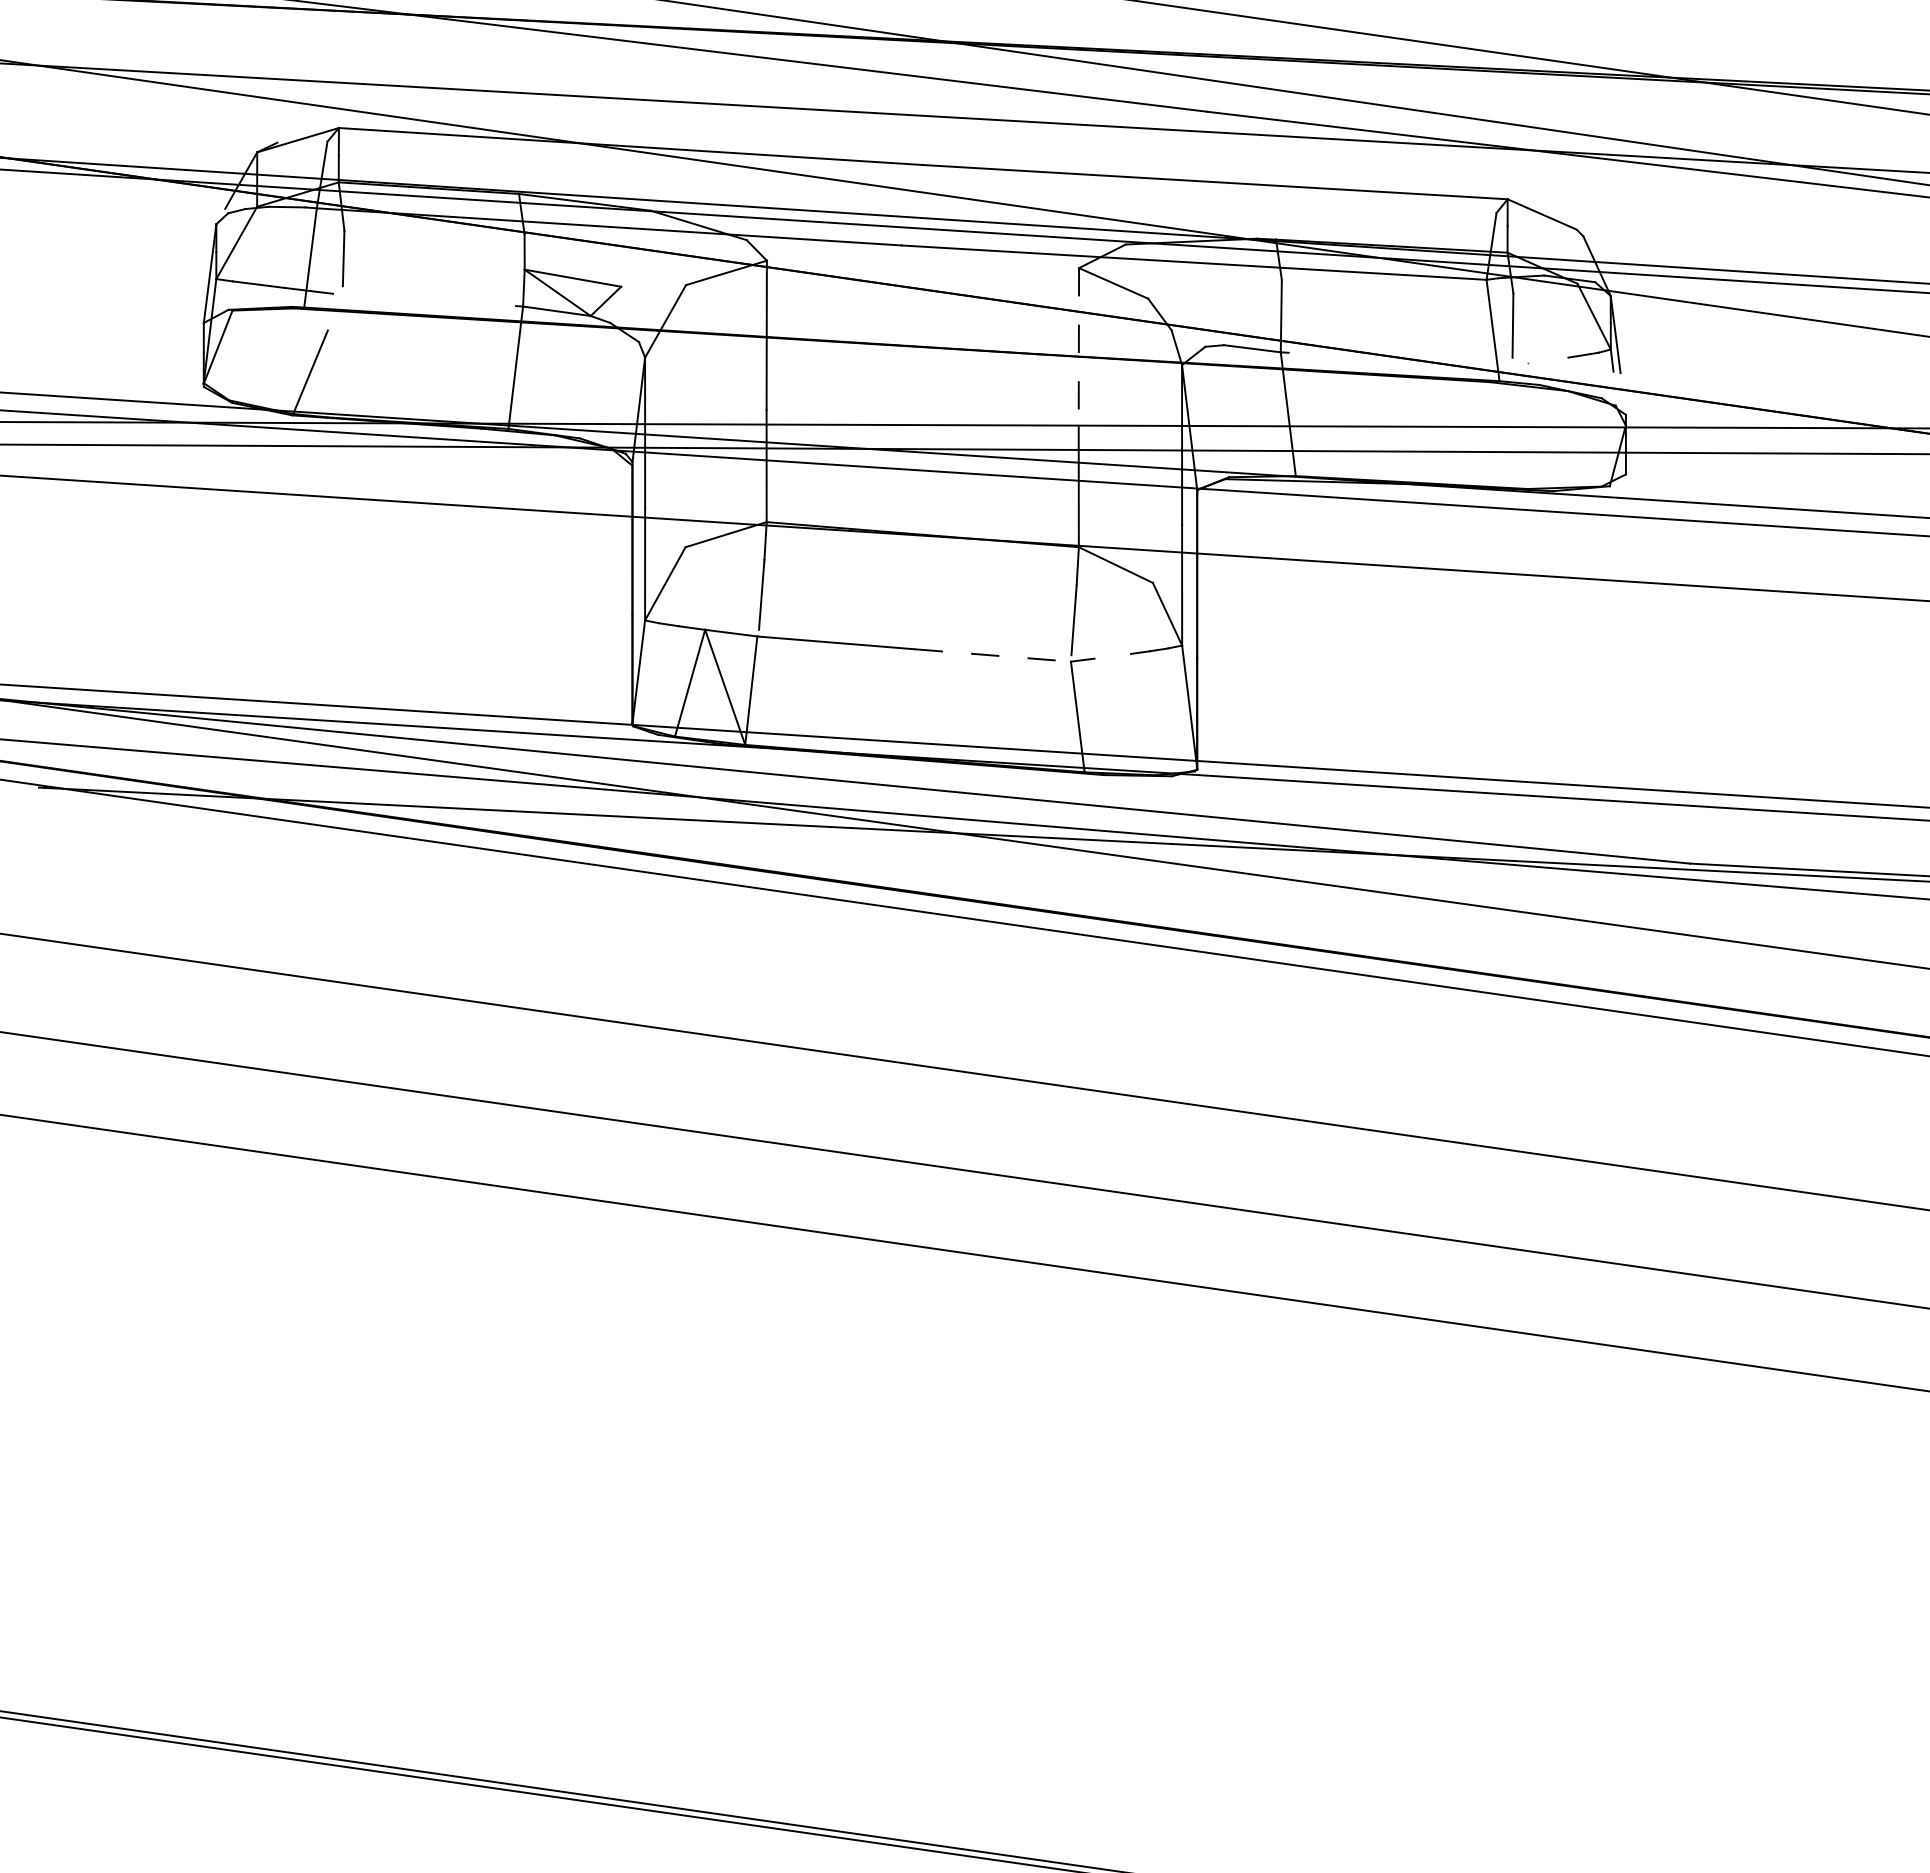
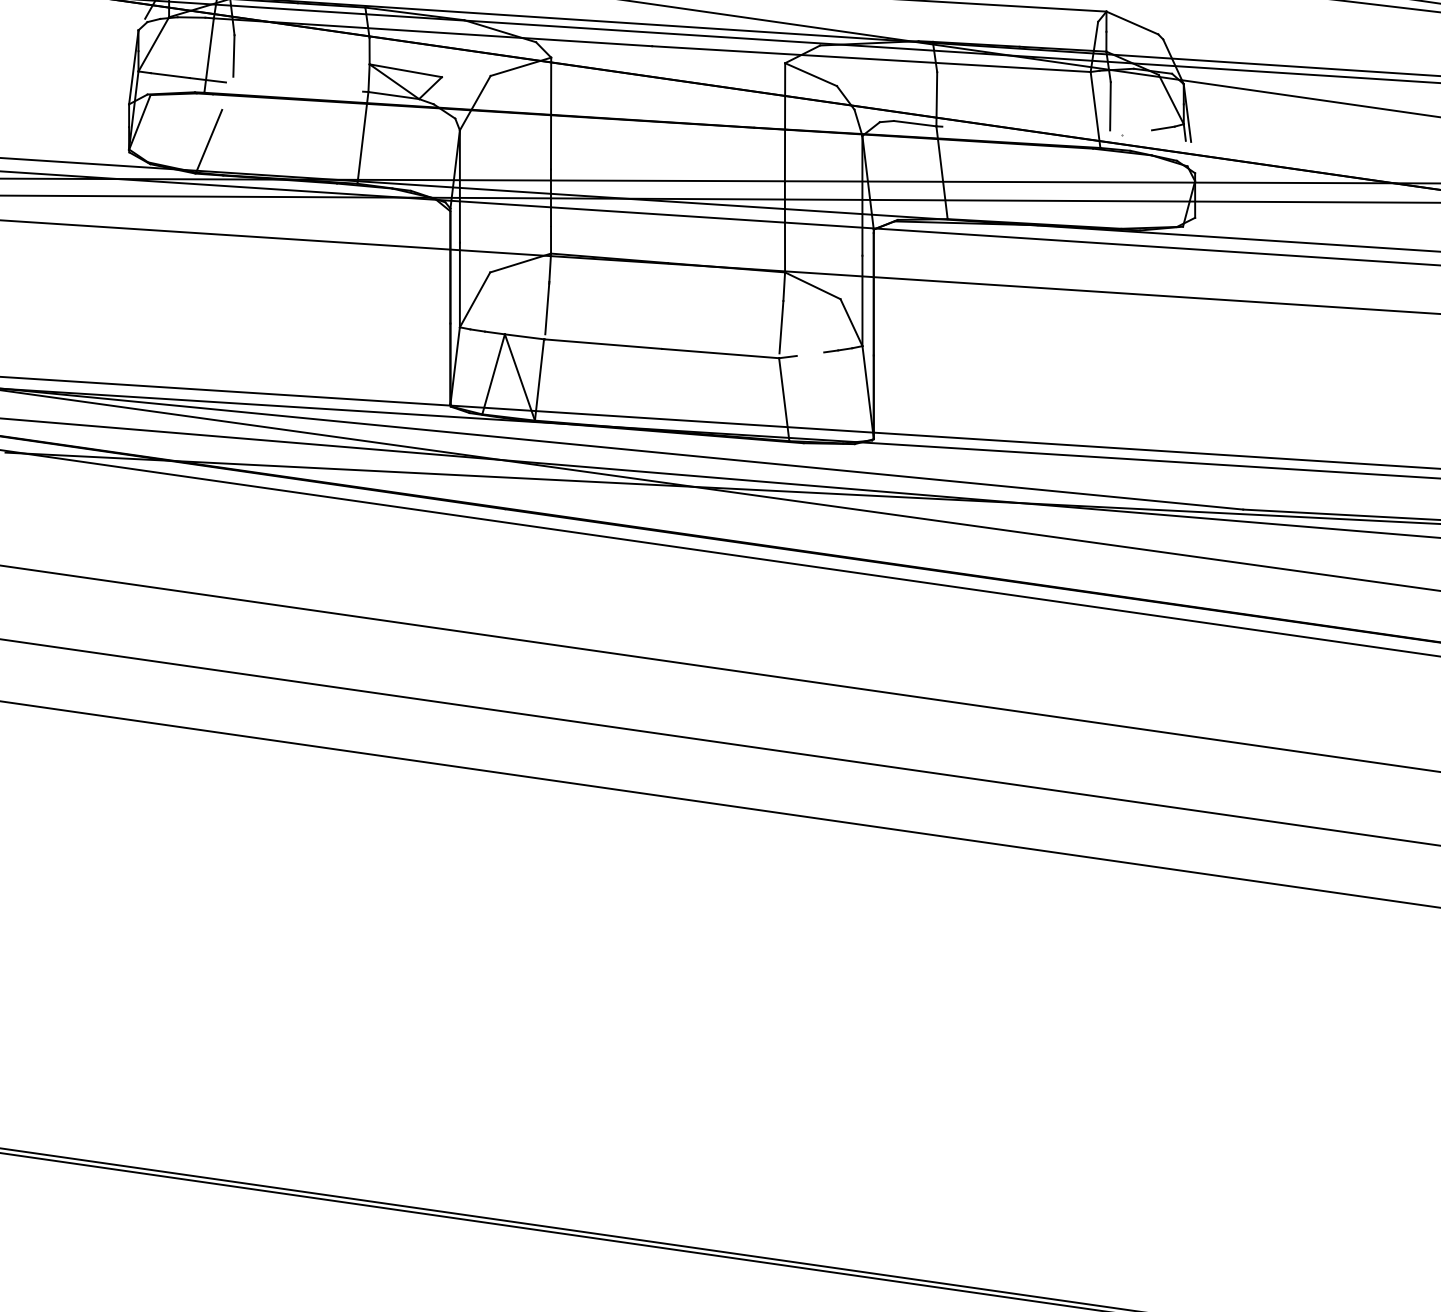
line: (1078, 347) -> (784, 122), dashed -> solid
line: (993, 655) -> (721, 353), dashed -> solid

